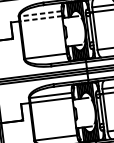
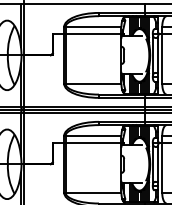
line: (40, 14) -> (93, 27), dashed -> solid
line: (41, 18) -> (93, 33), dashed -> solid

